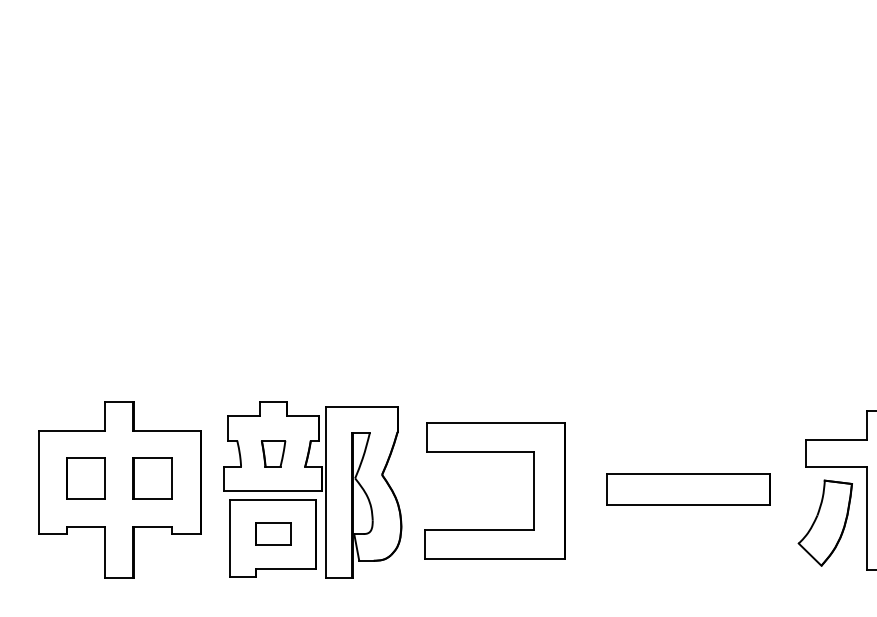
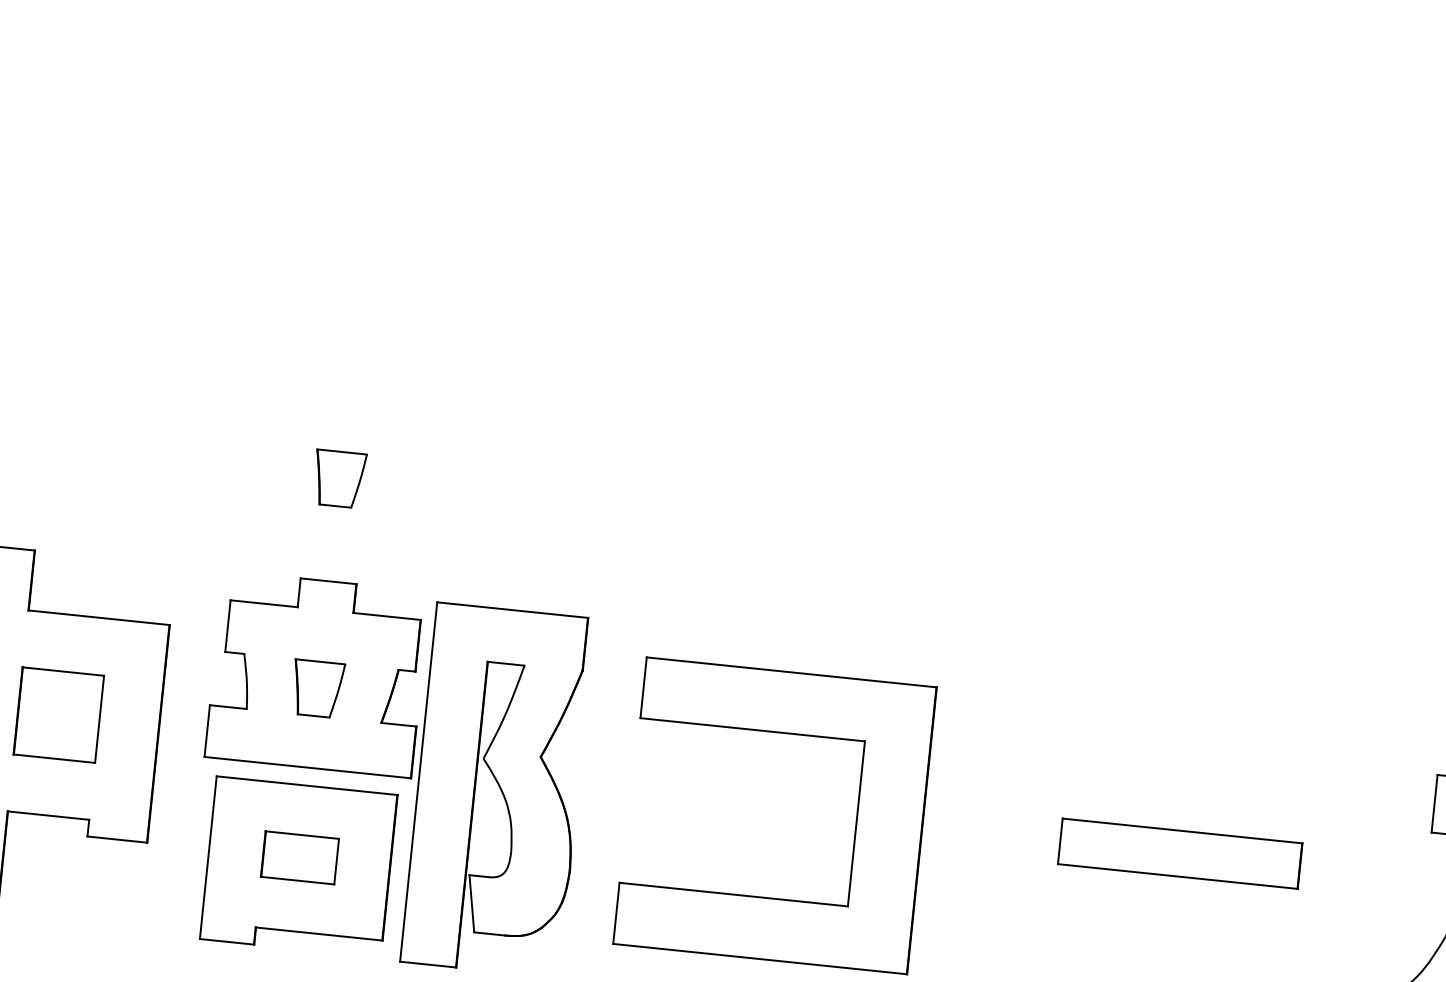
part: (273, 353) -> (339, 478), added
part: (688, 489) -> (1180, 854), size x0.7

